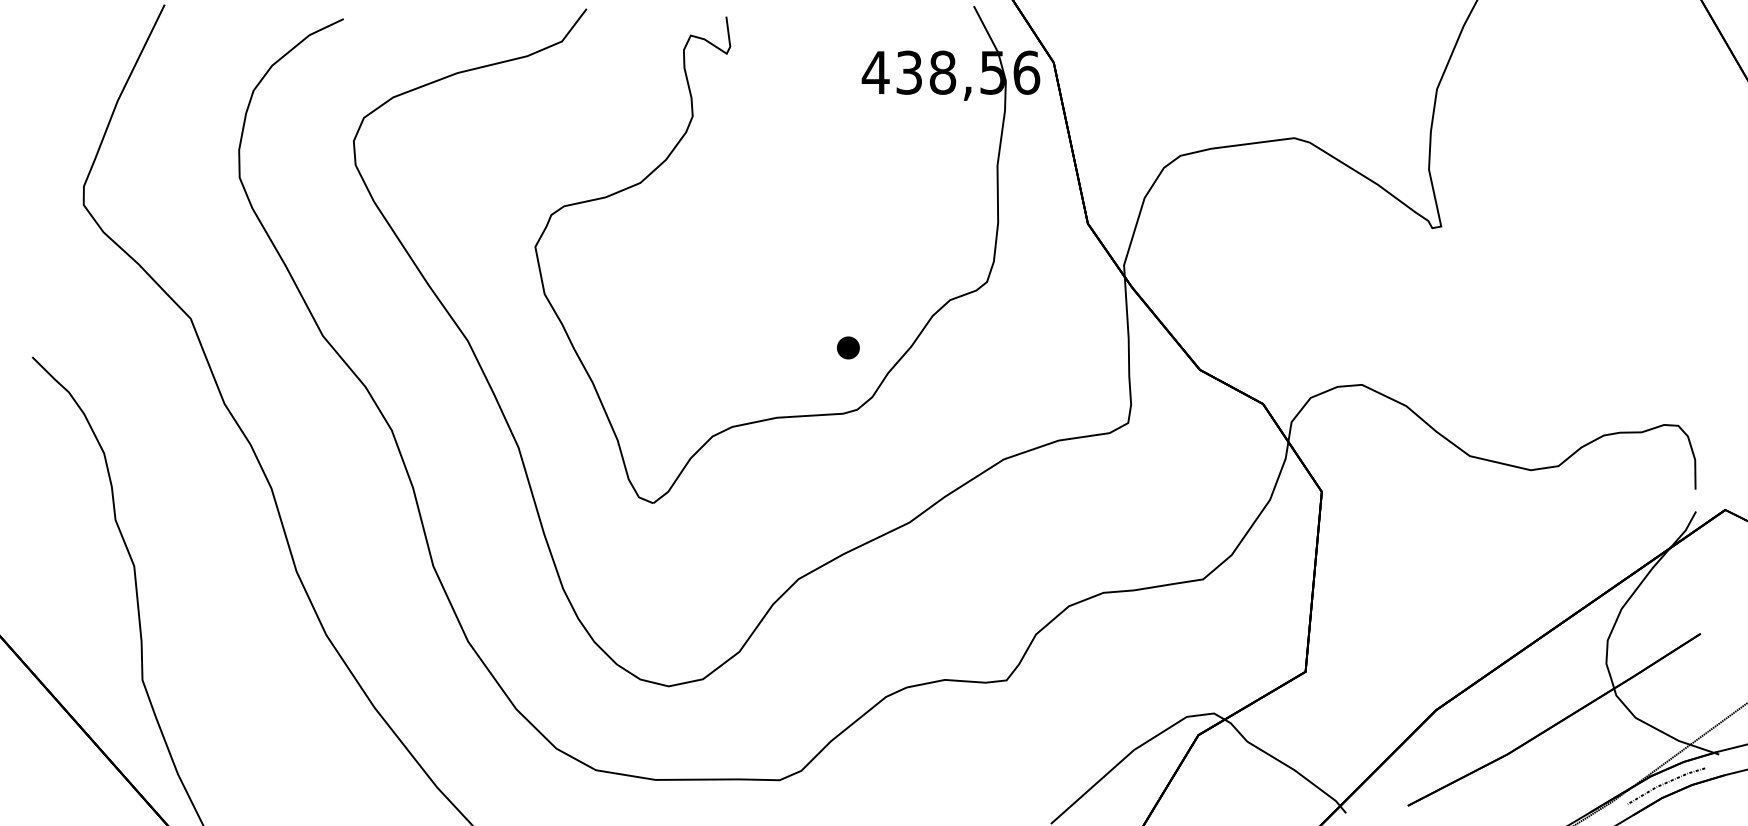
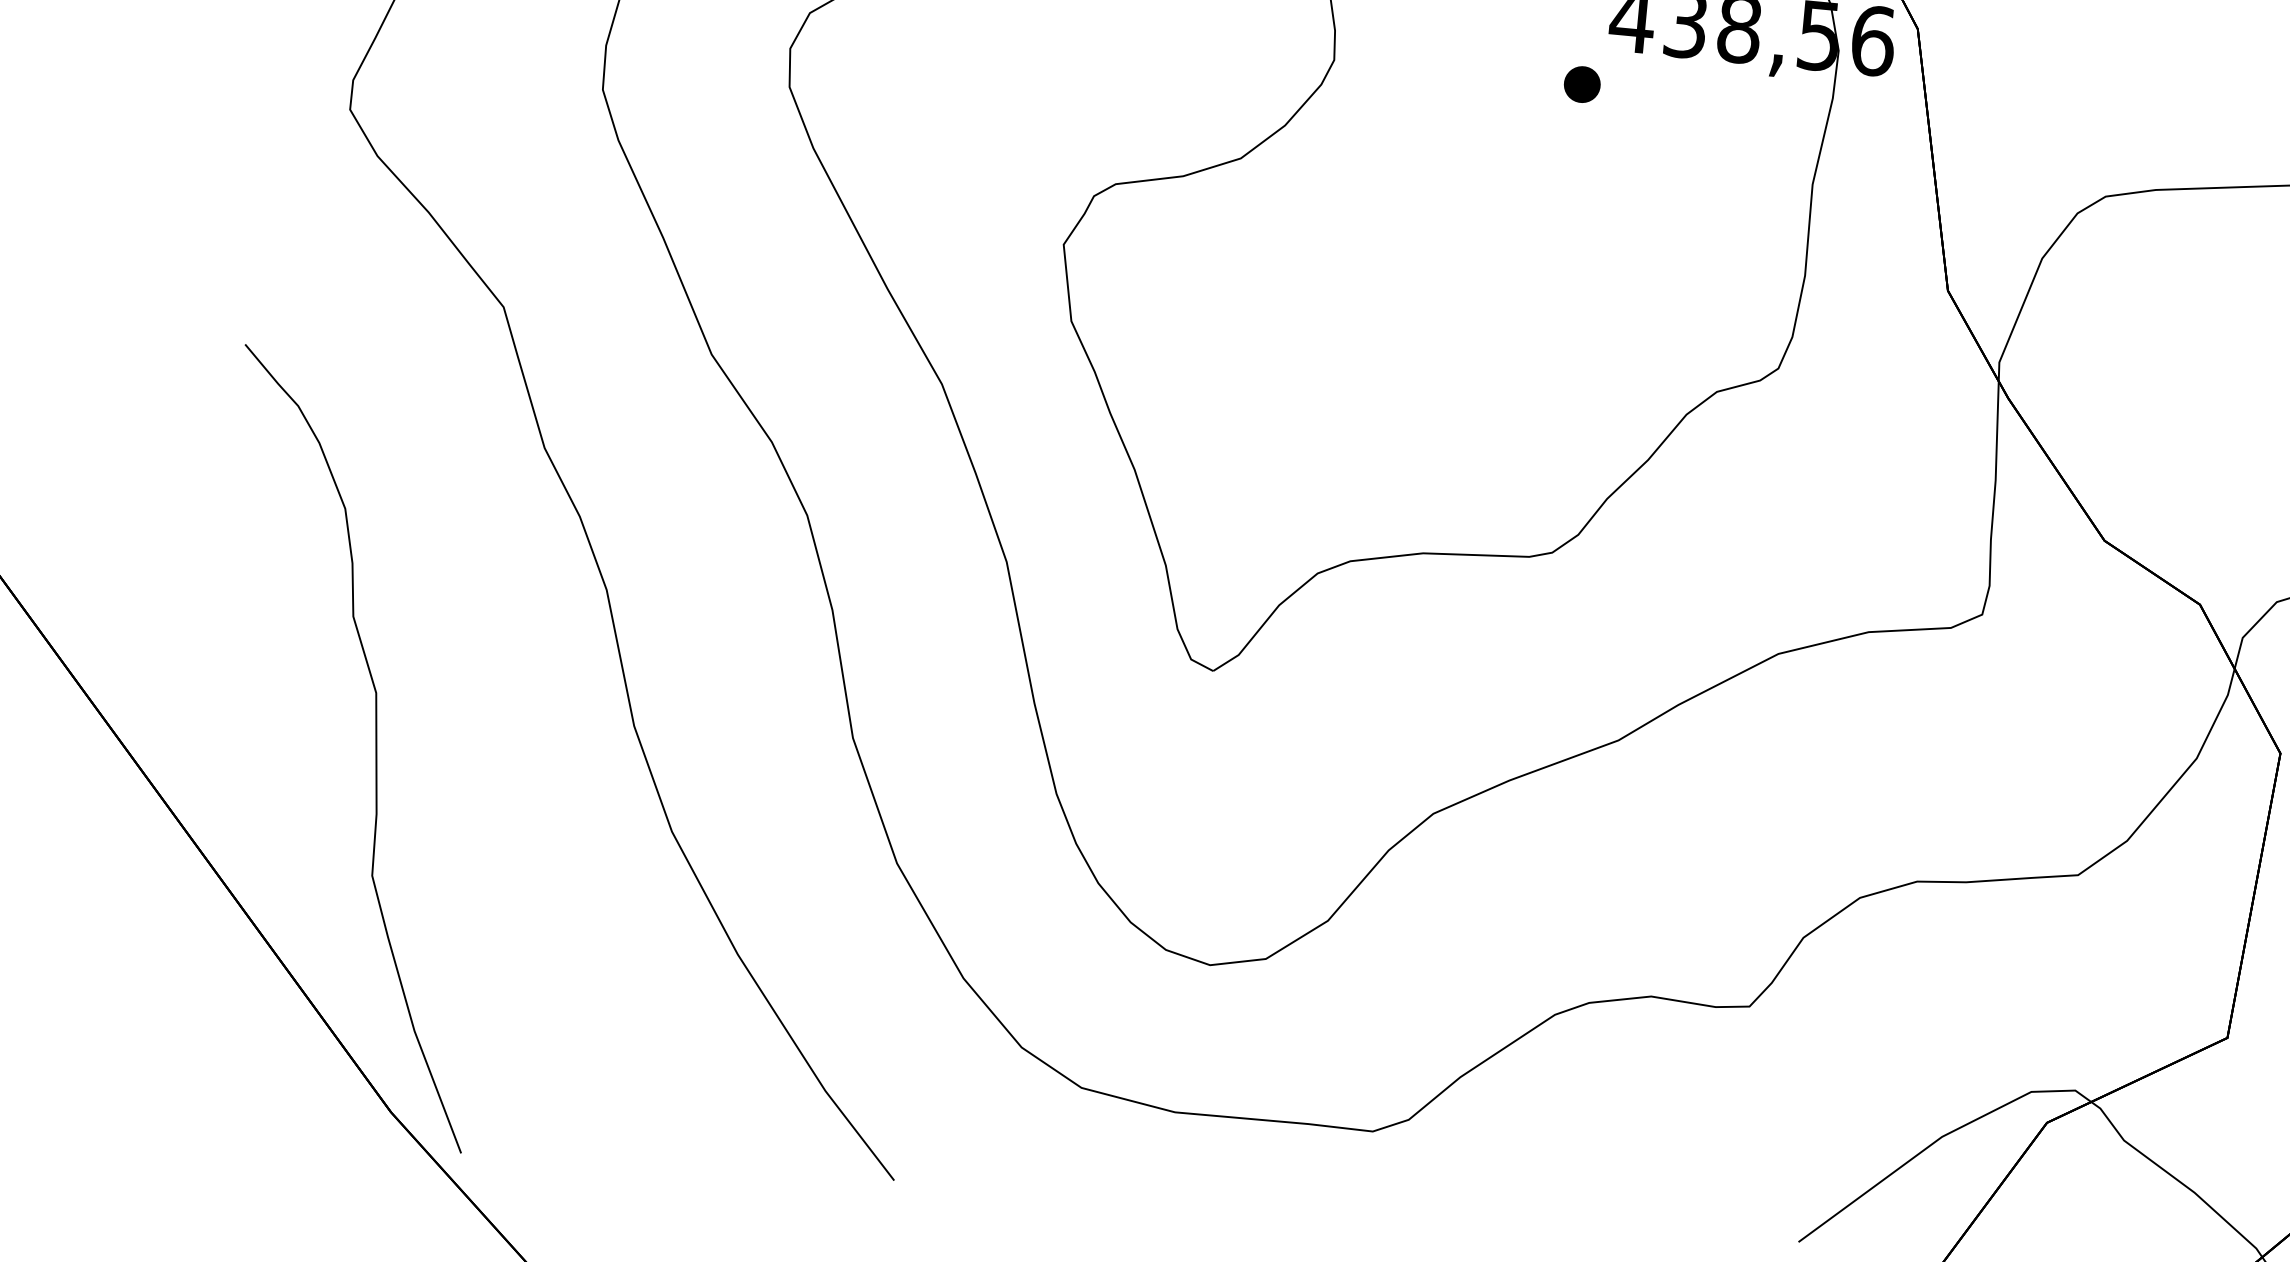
part: (848, 347) -> (1582, 83), moved

